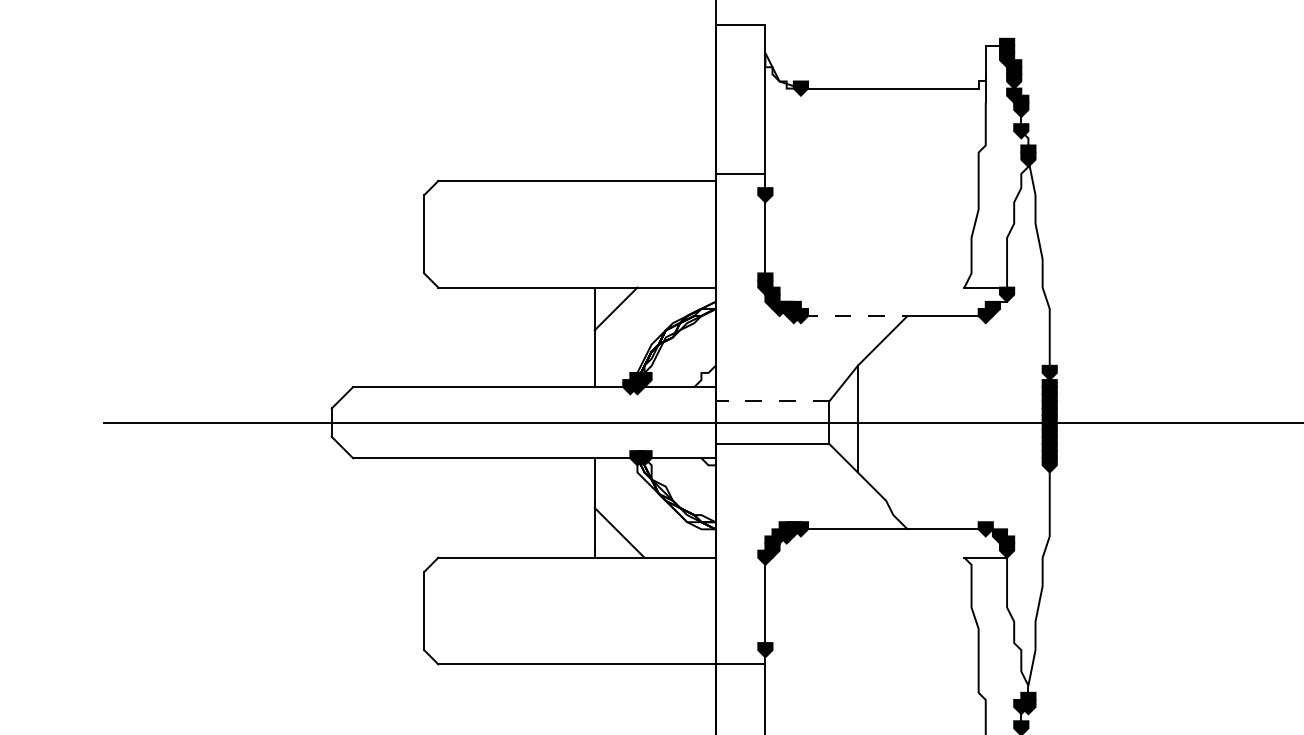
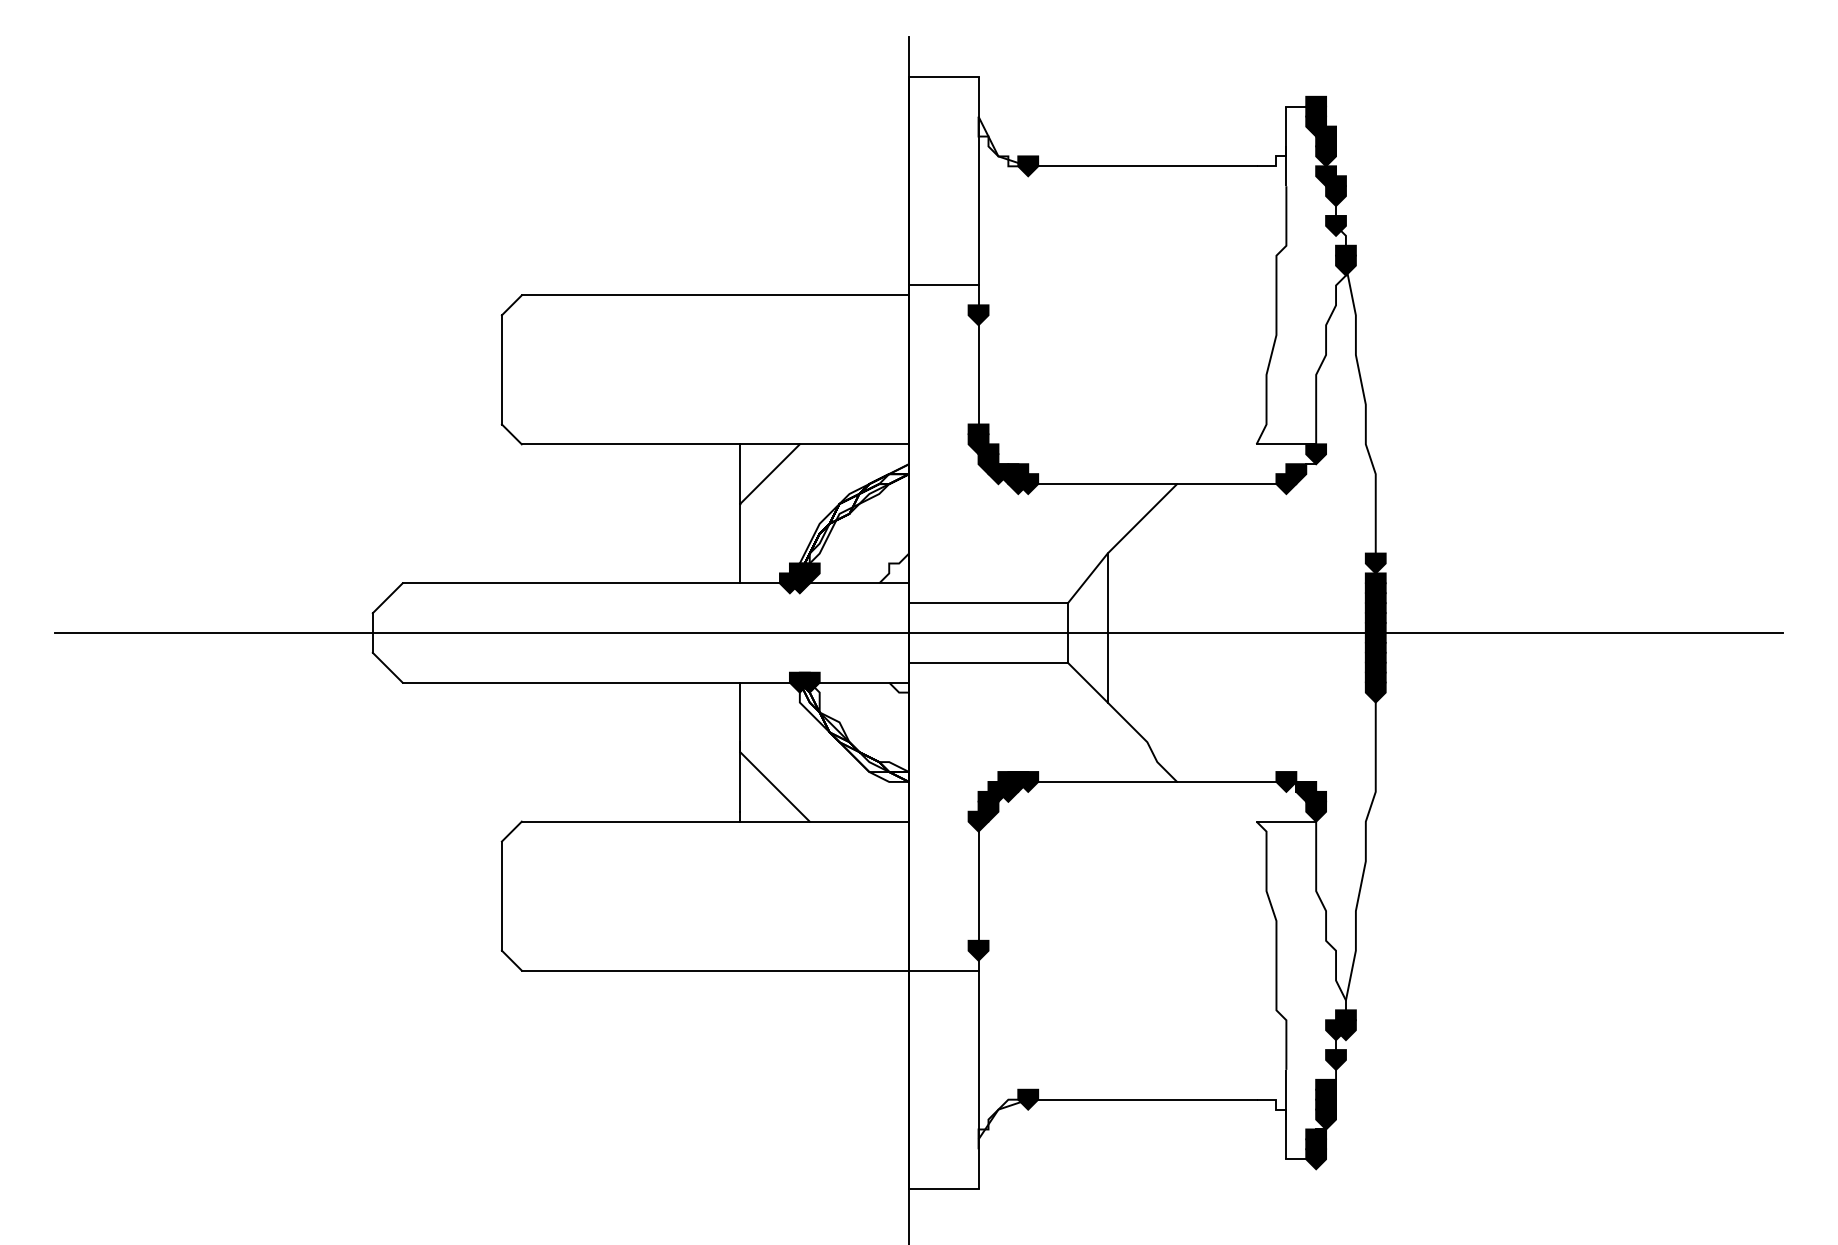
line: (854, 316) -> (1103, 484), dashed -> solid
line: (771, 401) -> (987, 603), dashed -> solid

